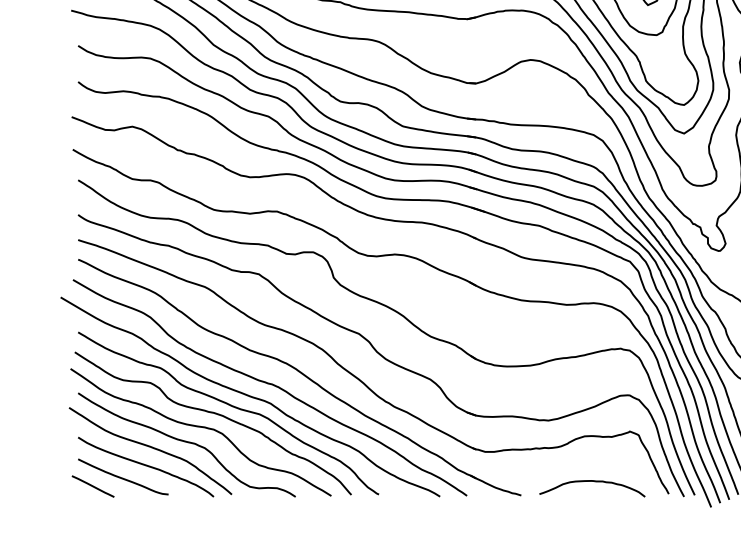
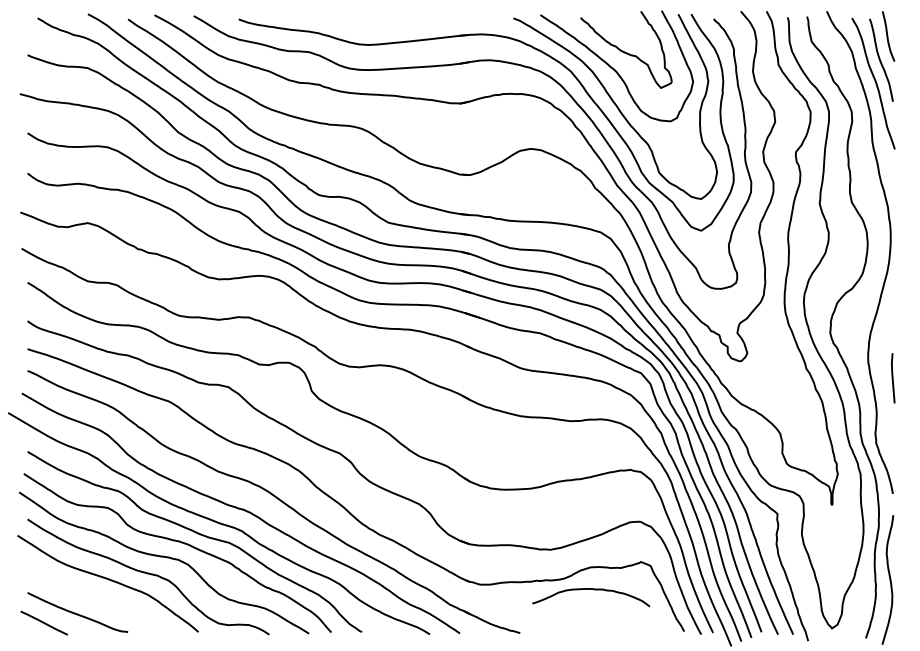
curve: (145, 466) -> (102, 600), removed
curve: (594, 482) -> (593, 590), moved

